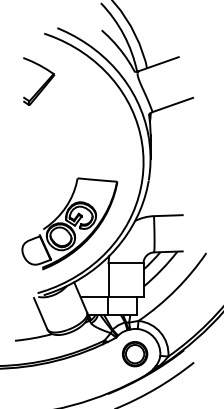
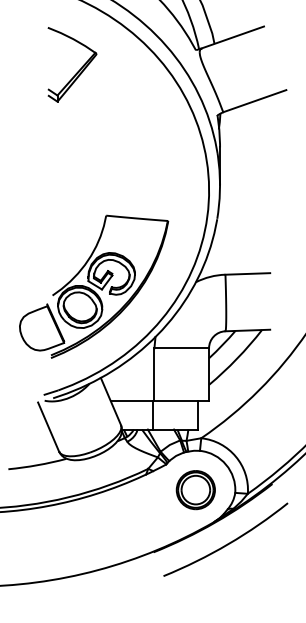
part: (39, 81) -> (73, 64), moved

